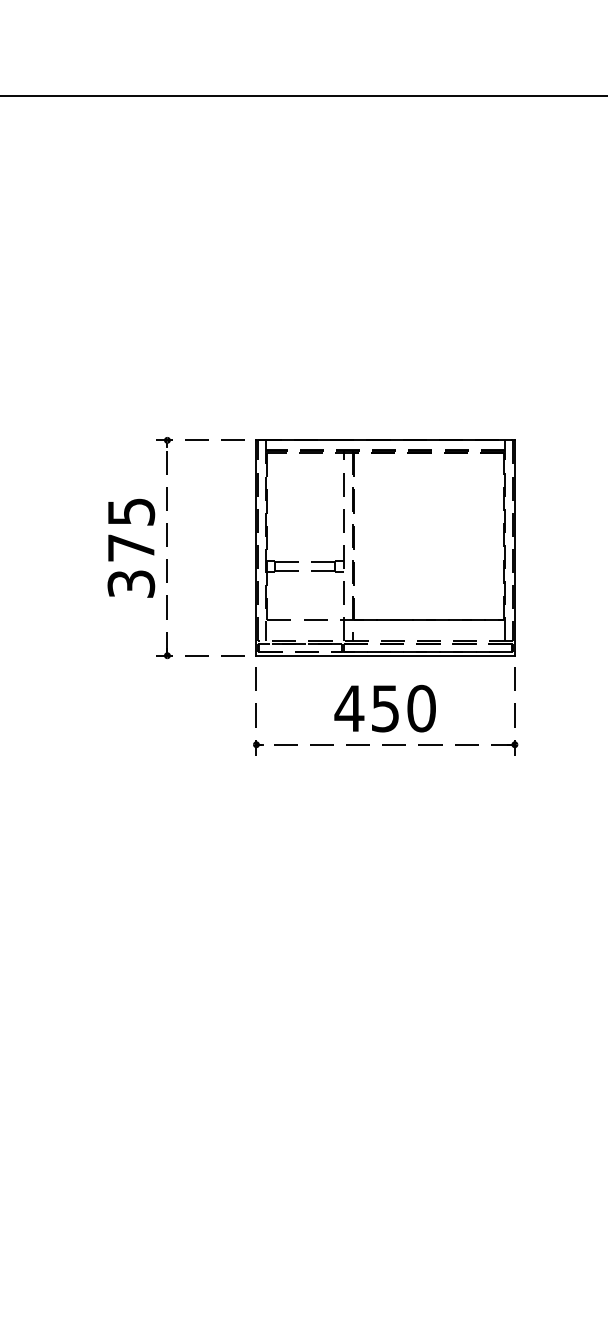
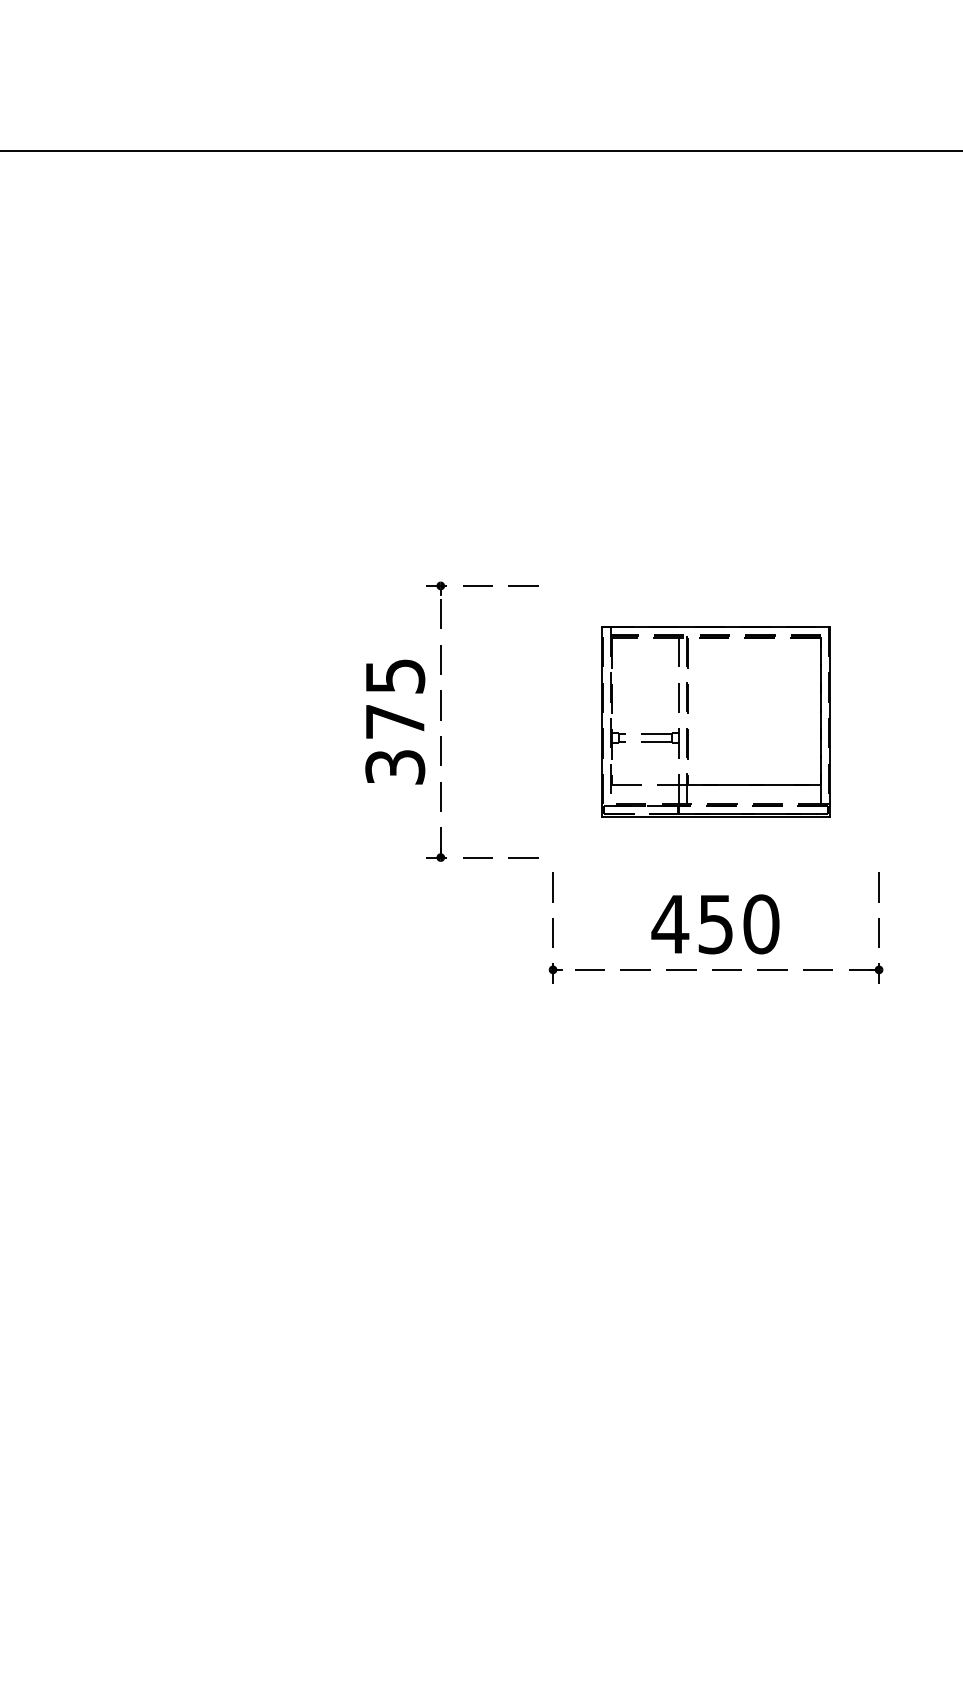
part: (385, 547) -> (715, 721), size x0.7

